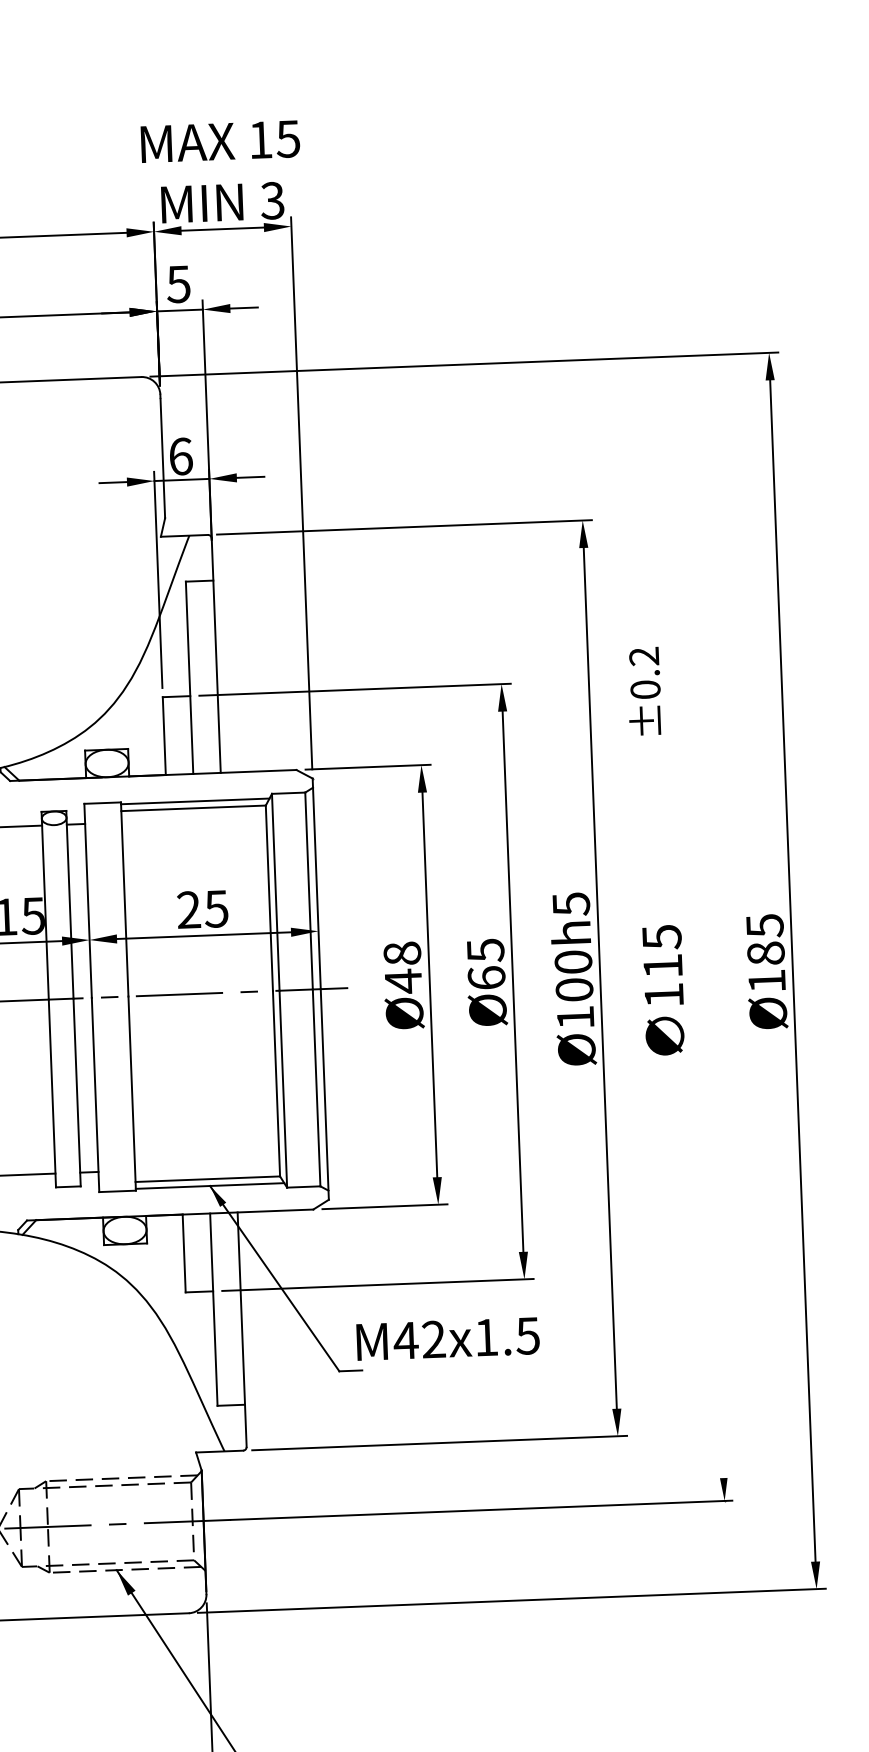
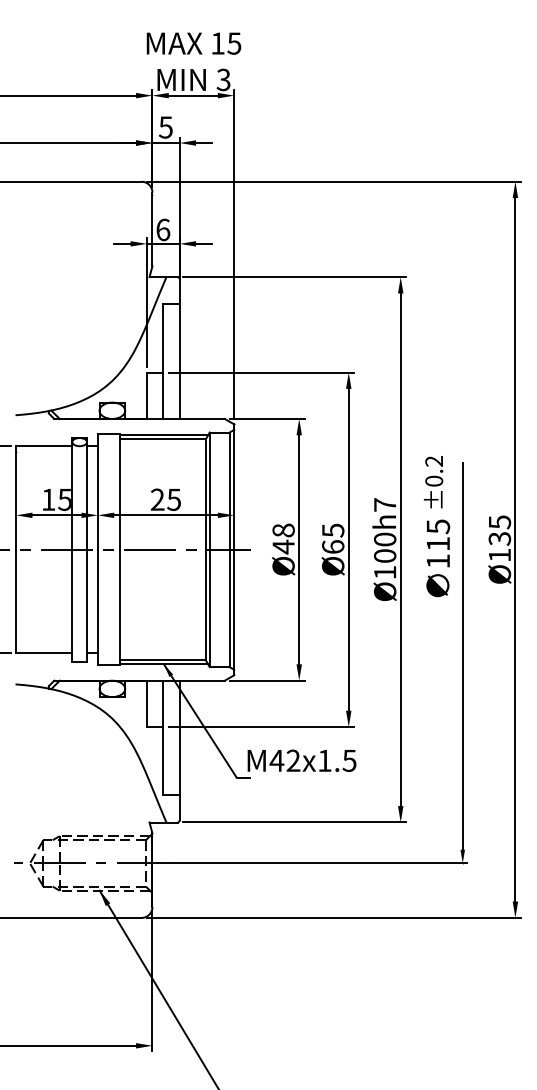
text: (644, 691) -> (433, 482), moved
text: (571, 904) -> (385, 505), Ø100h5 -> Ø100h7
text: (765, 953) -> (499, 538), Ø185 -> Ø135
line: (710, 1151) -> (462, 655), added

